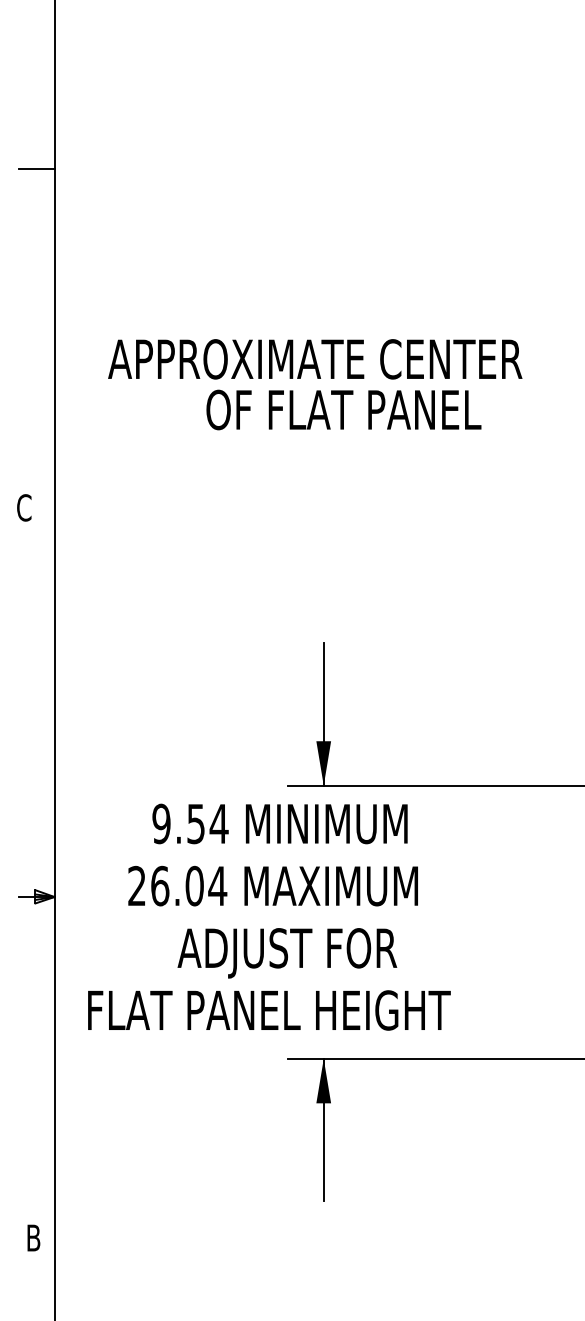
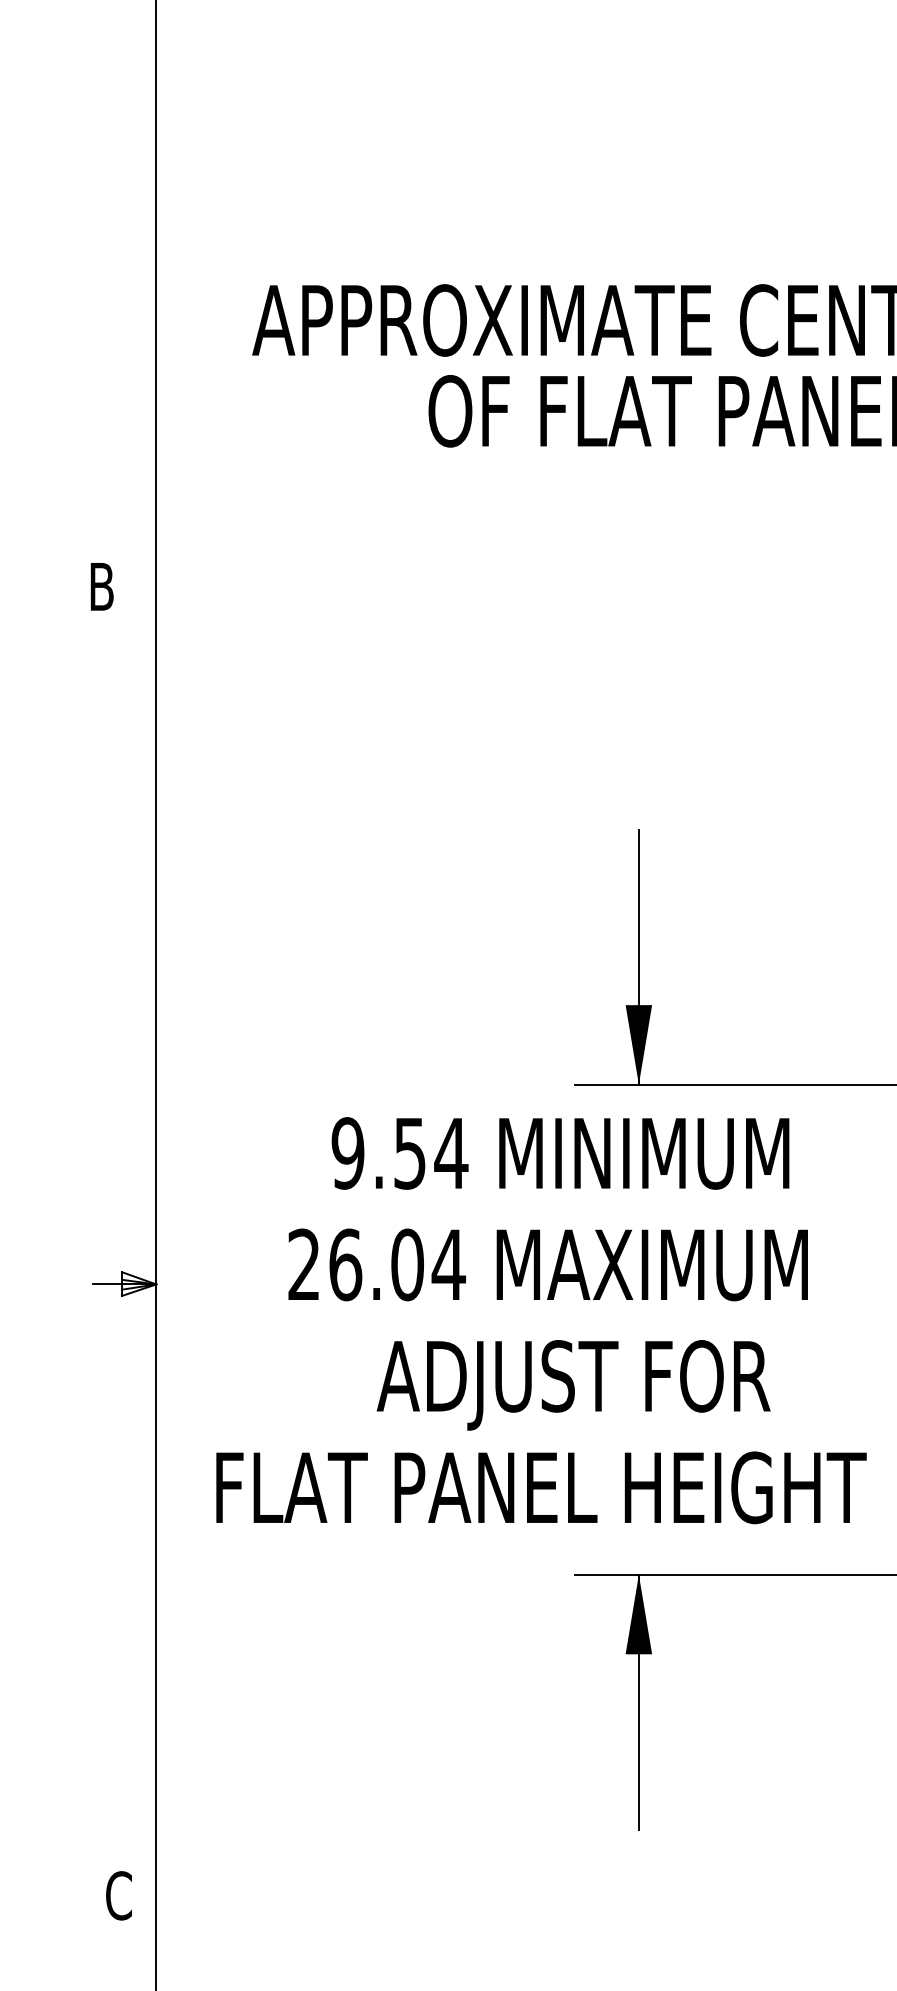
text: (24, 507) -> (102, 586), C -> B
text: (33, 1237) -> (118, 1894), B -> C

